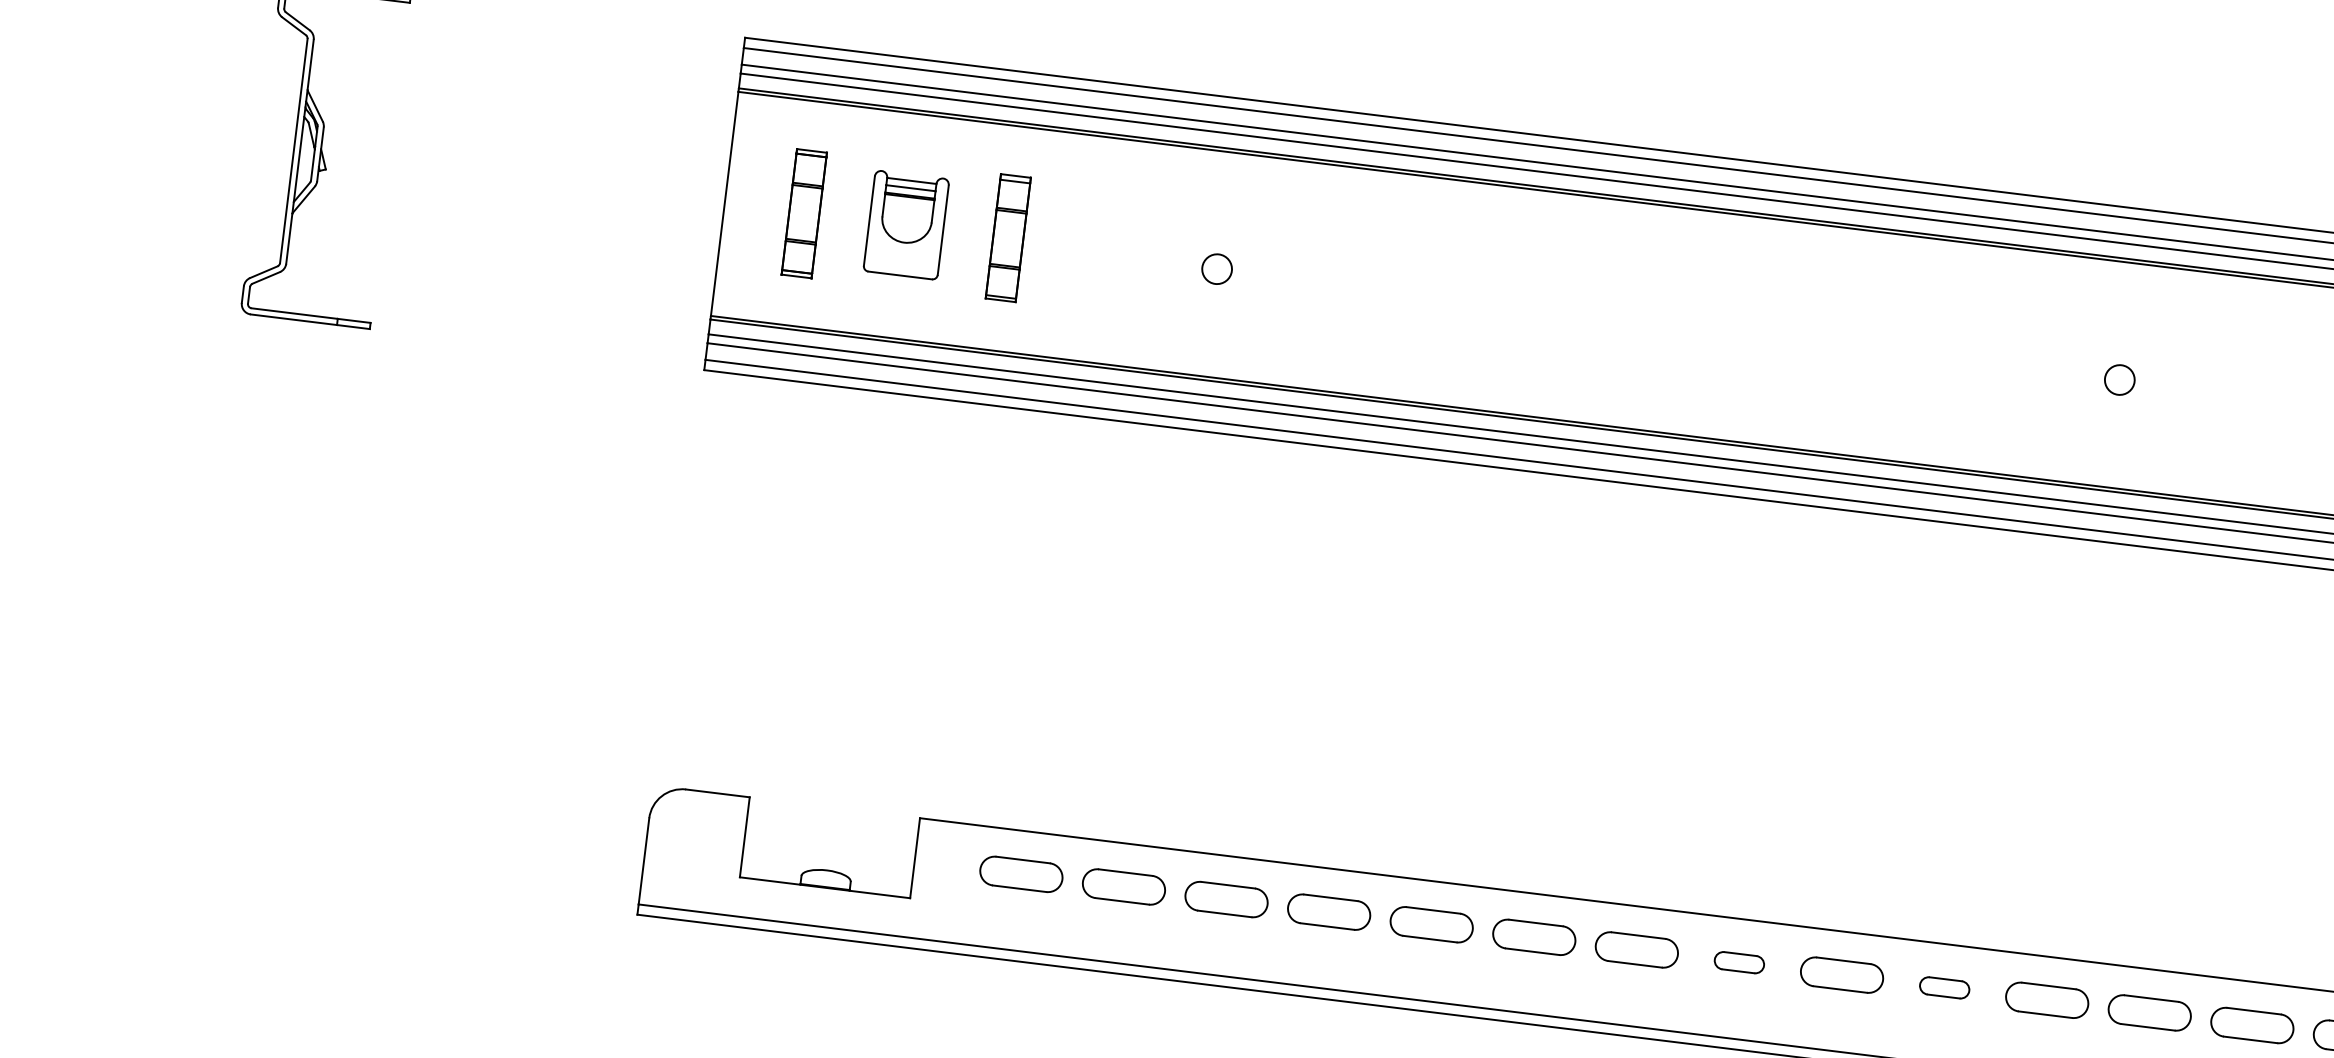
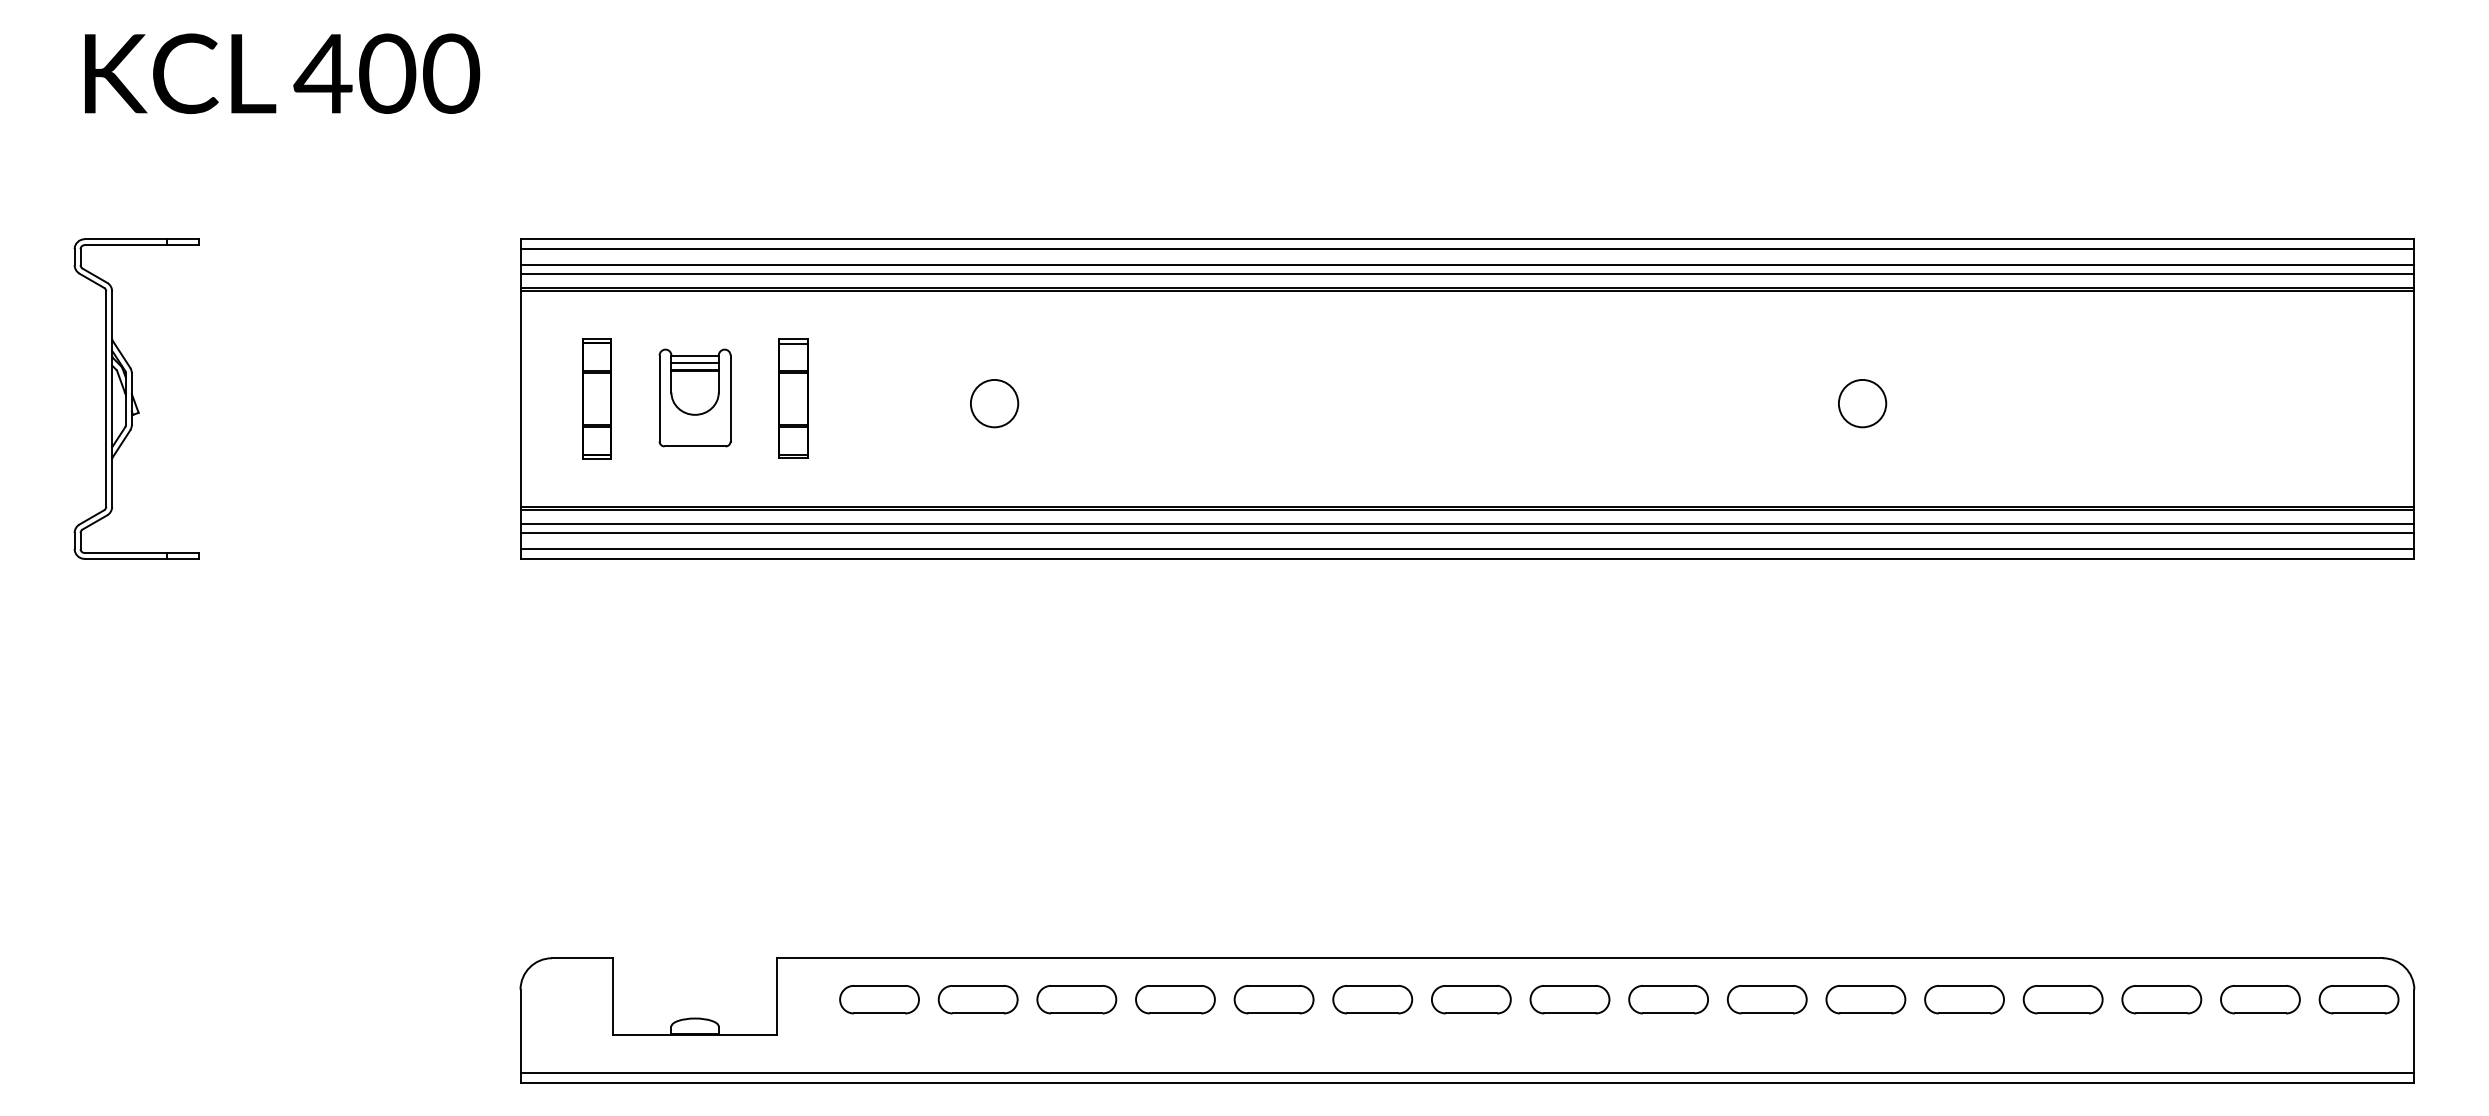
circle: (1217, 269) -> (994, 403), size x1.67
circle: (2119, 379) -> (1862, 403), size x1.67
part: (1738, 962) -> (1569, 999), size x1.67
part: (1944, 987) -> (1767, 999), size x1.67

